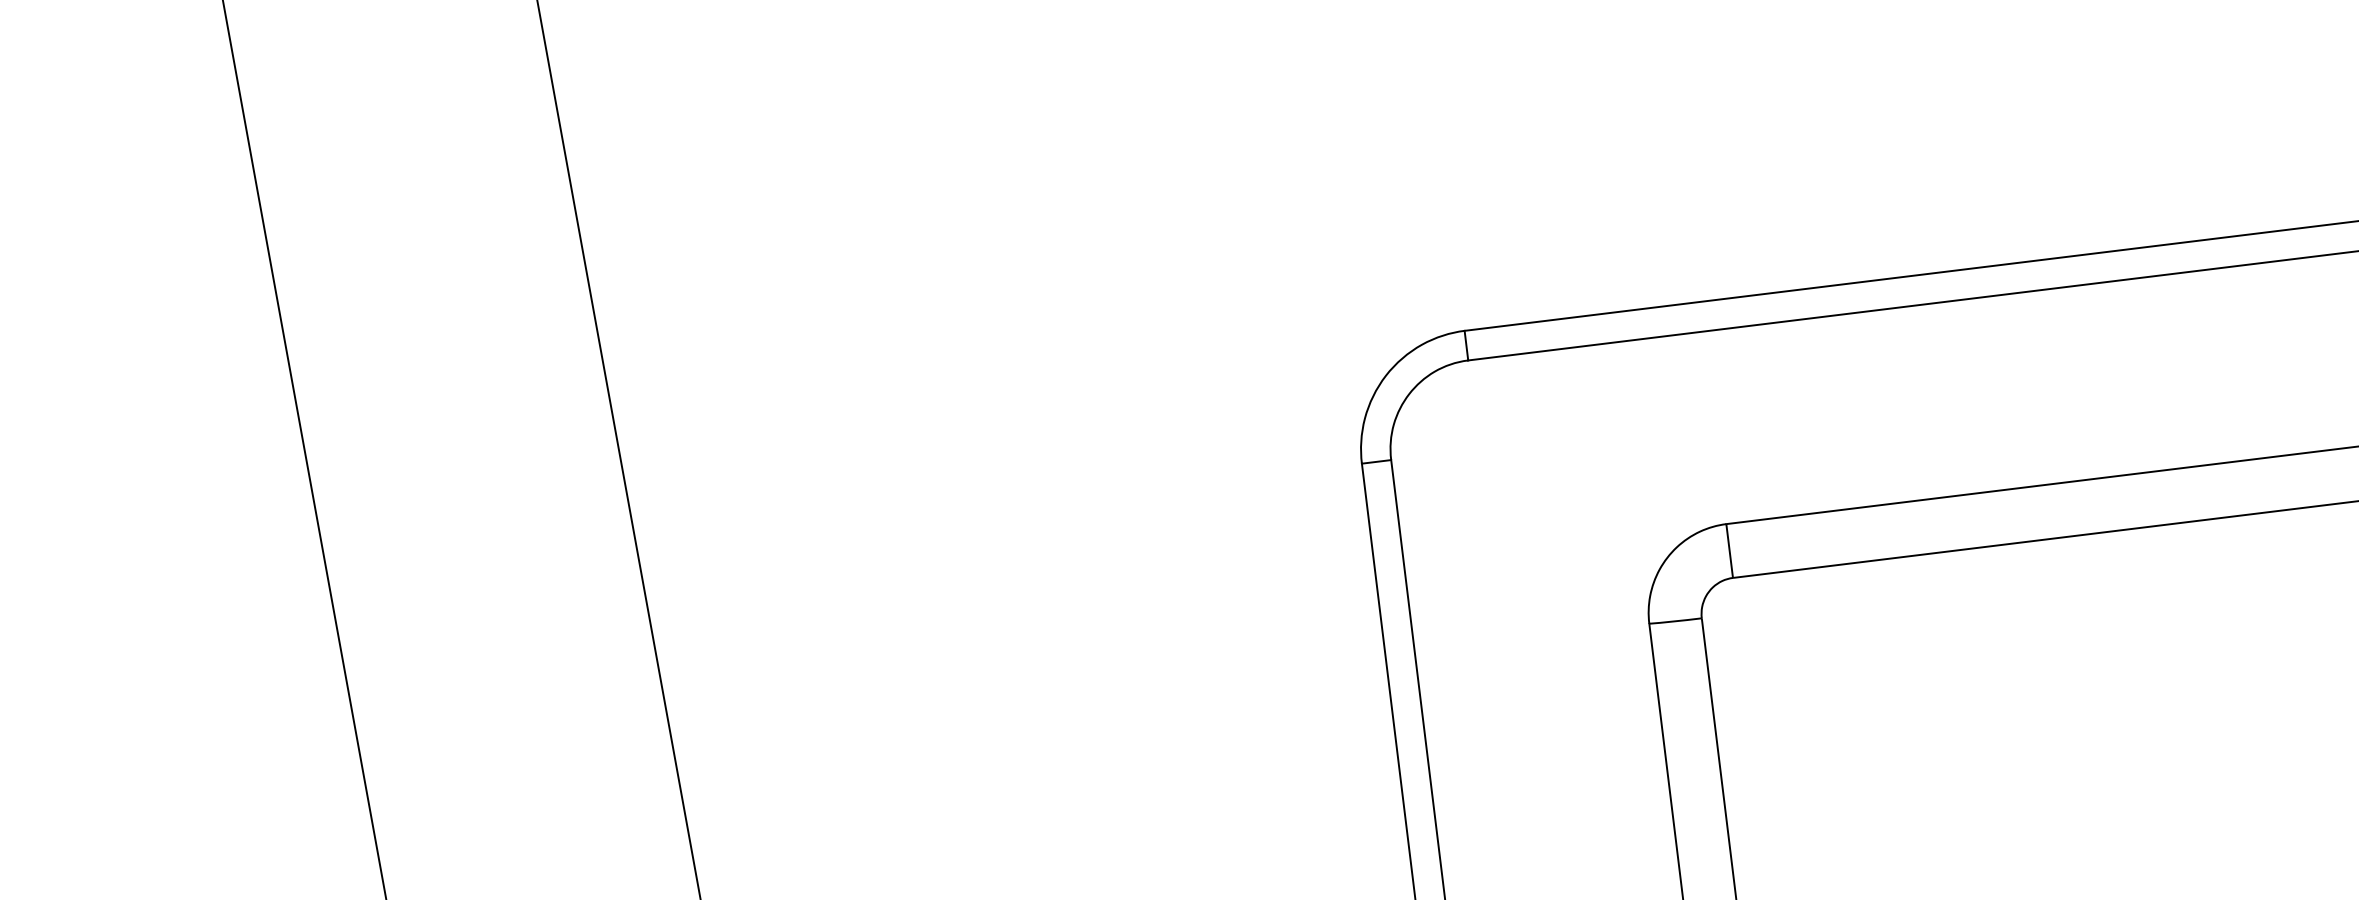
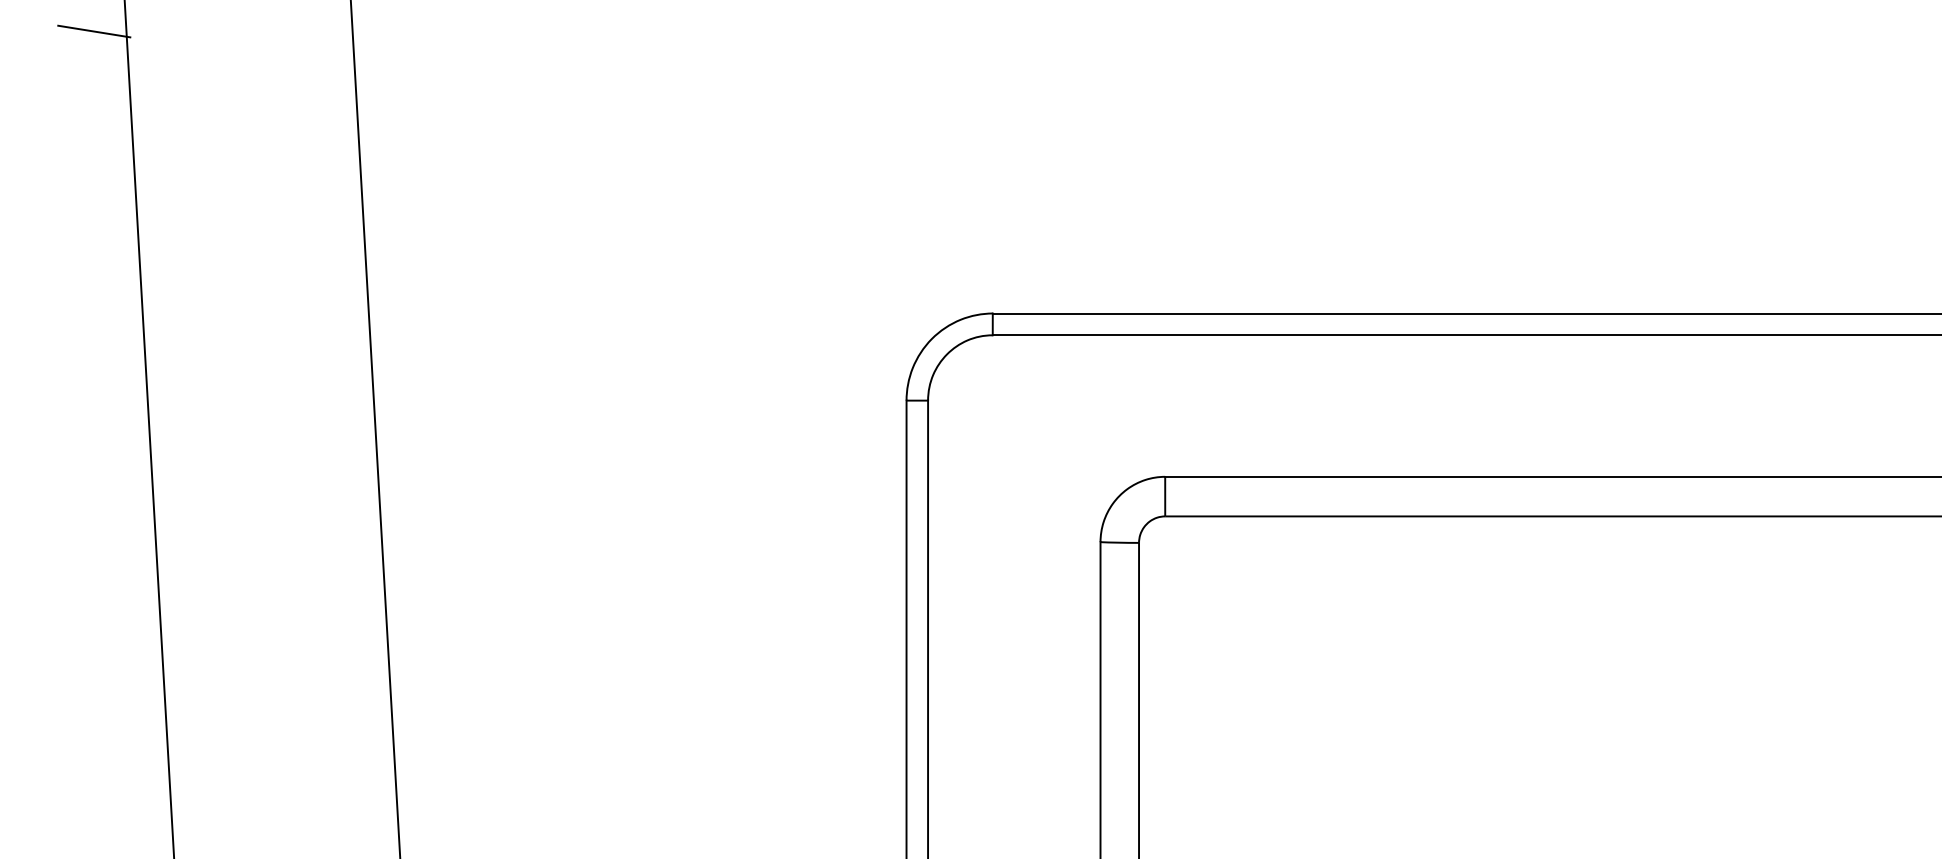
line: (196, 97) -> (94, 31), added

